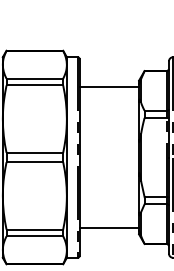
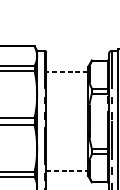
line: (109, 86) -> (67, 71), solid -> dashed
line: (109, 228) -> (67, 171), solid -> dashed

